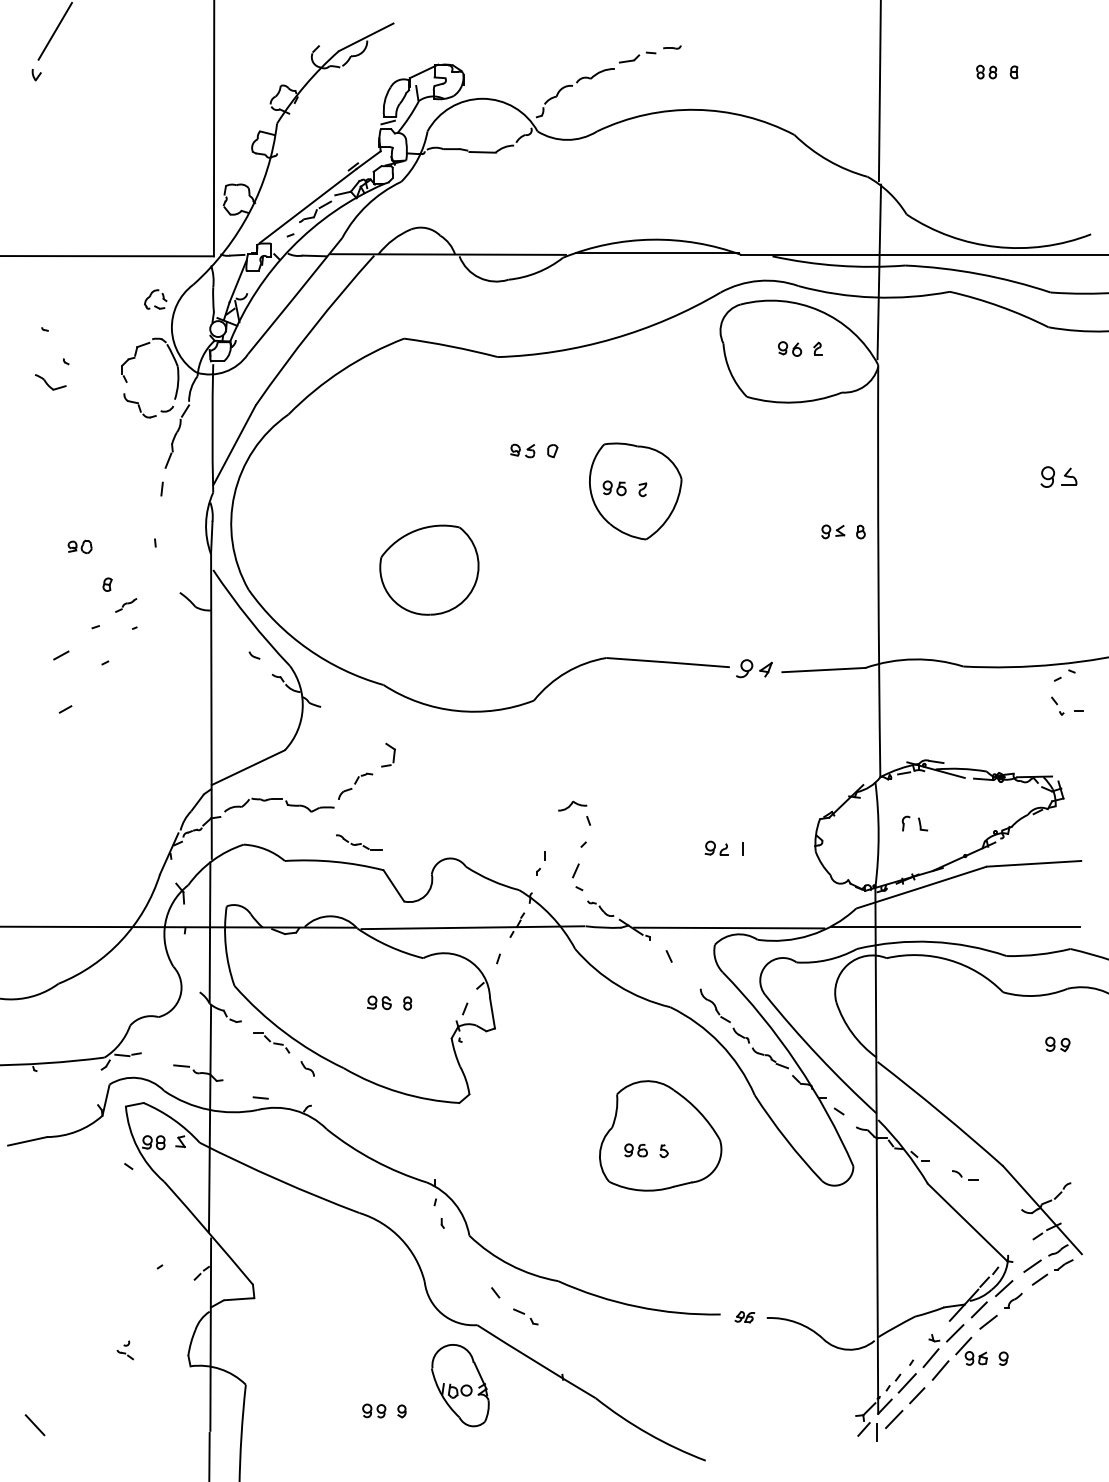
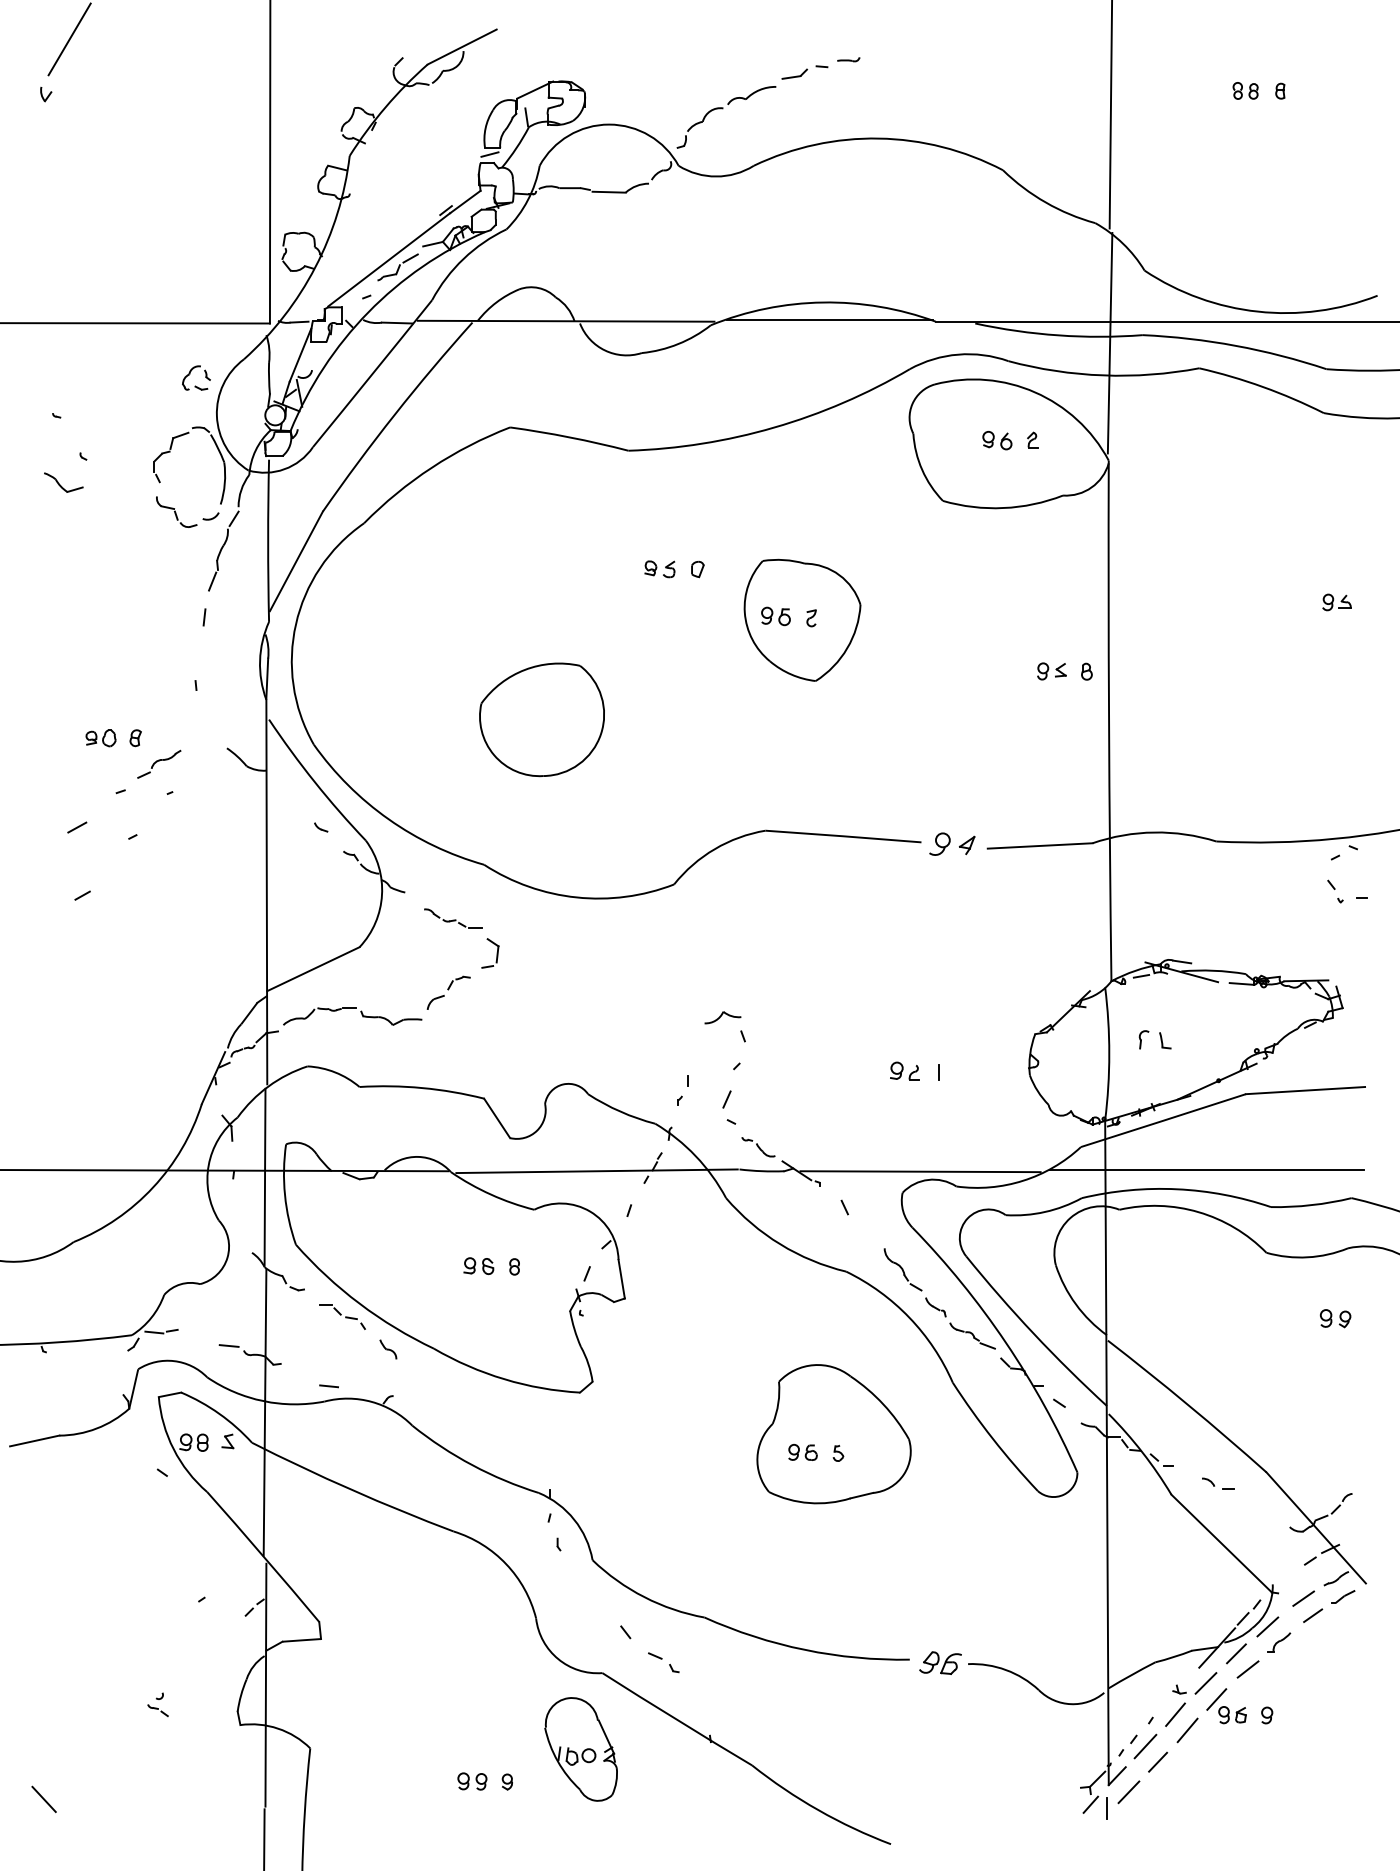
part: (1058, 477) -> (1336, 602), size x0.62
part: (79, 546) -> (100, 737), moved
part: (125, 605) -> (158, 764), size x1.67
part: (359, 842) -> (453, 918), moved
part: (744, 1316) -> (939, 1662), size x1.67

